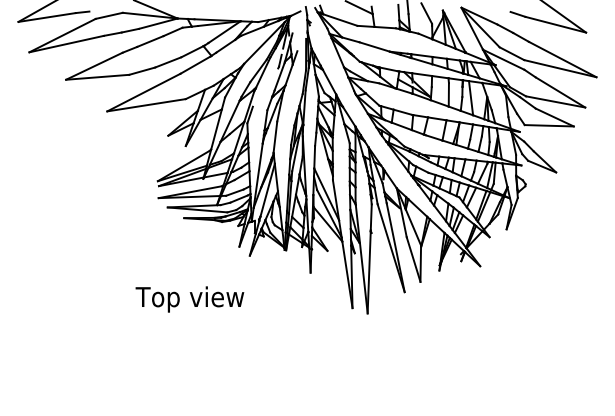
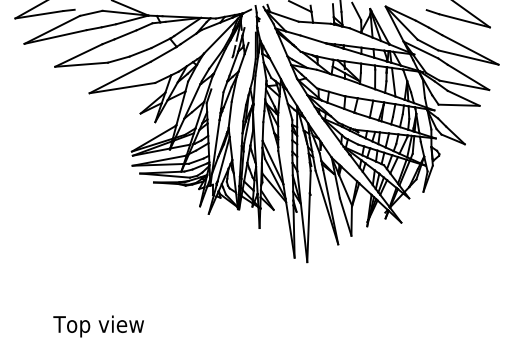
text: (189, 299) -> (98, 326), moved

